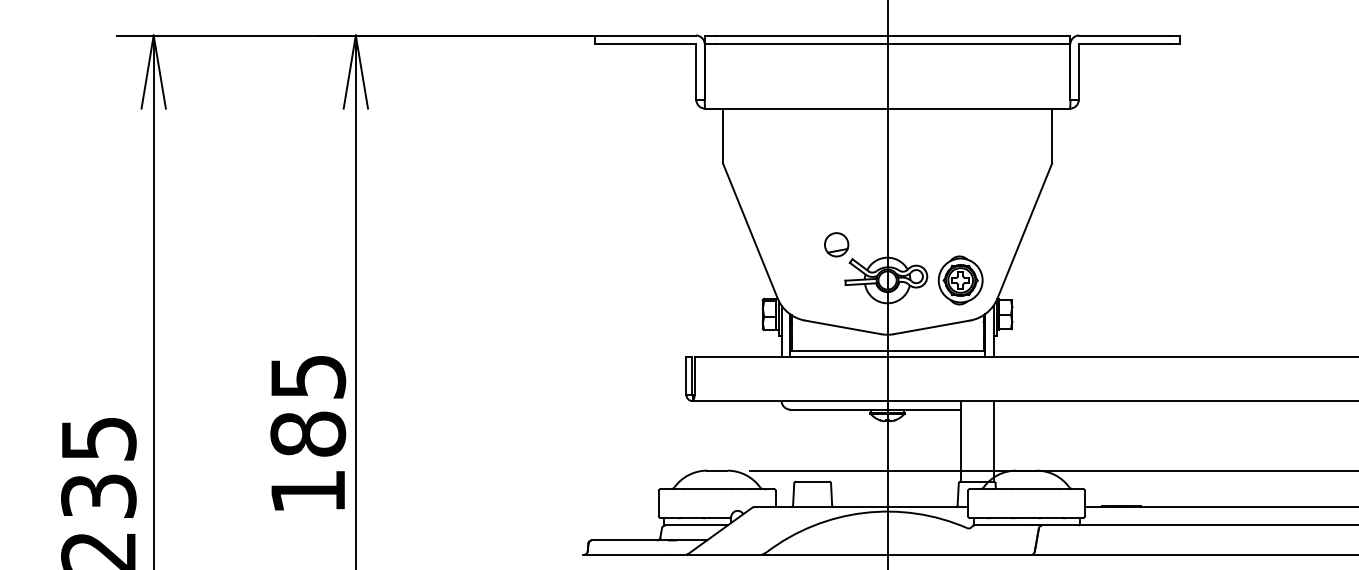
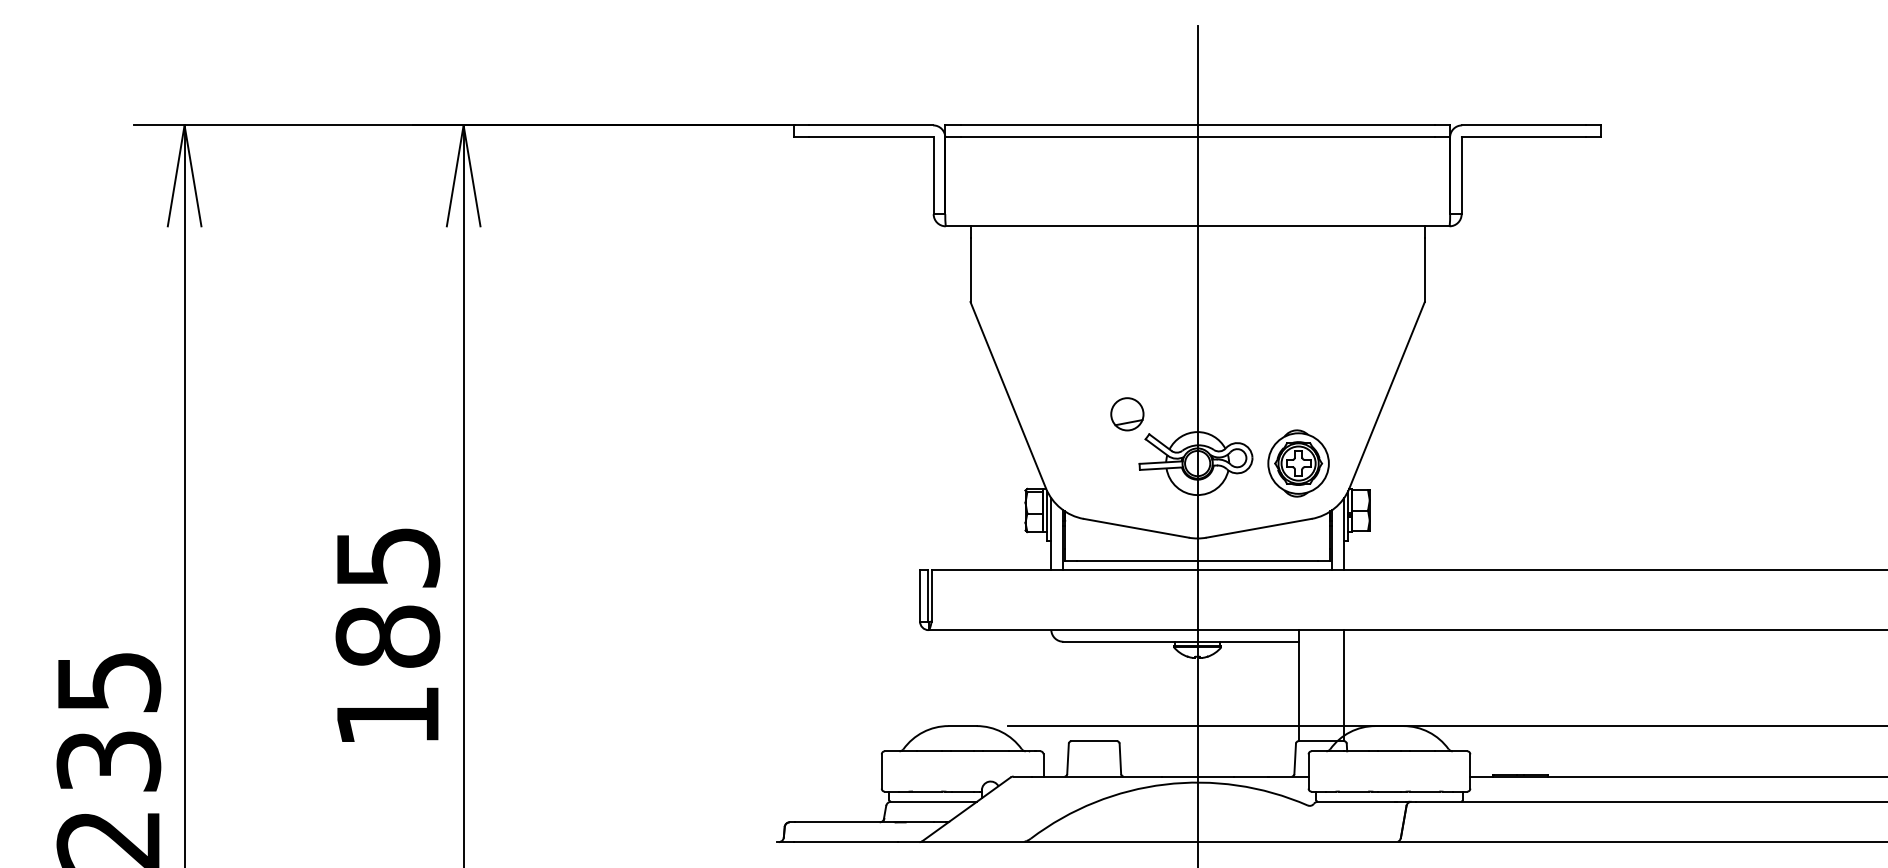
text: (307, 432) -> (387, 634), moved

